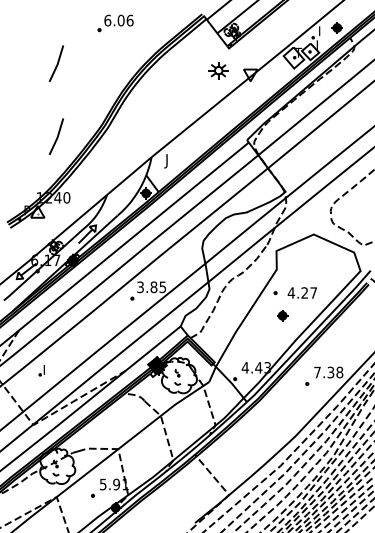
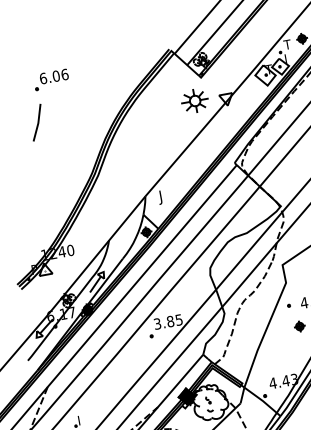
part: (115, 23) -> (51, 79), moved
text: (321, 31) -> (287, 45), I -> T
part: (218, 70) -> (194, 100), size x1.43
line: (56, 137) -> (50, 193), removed

